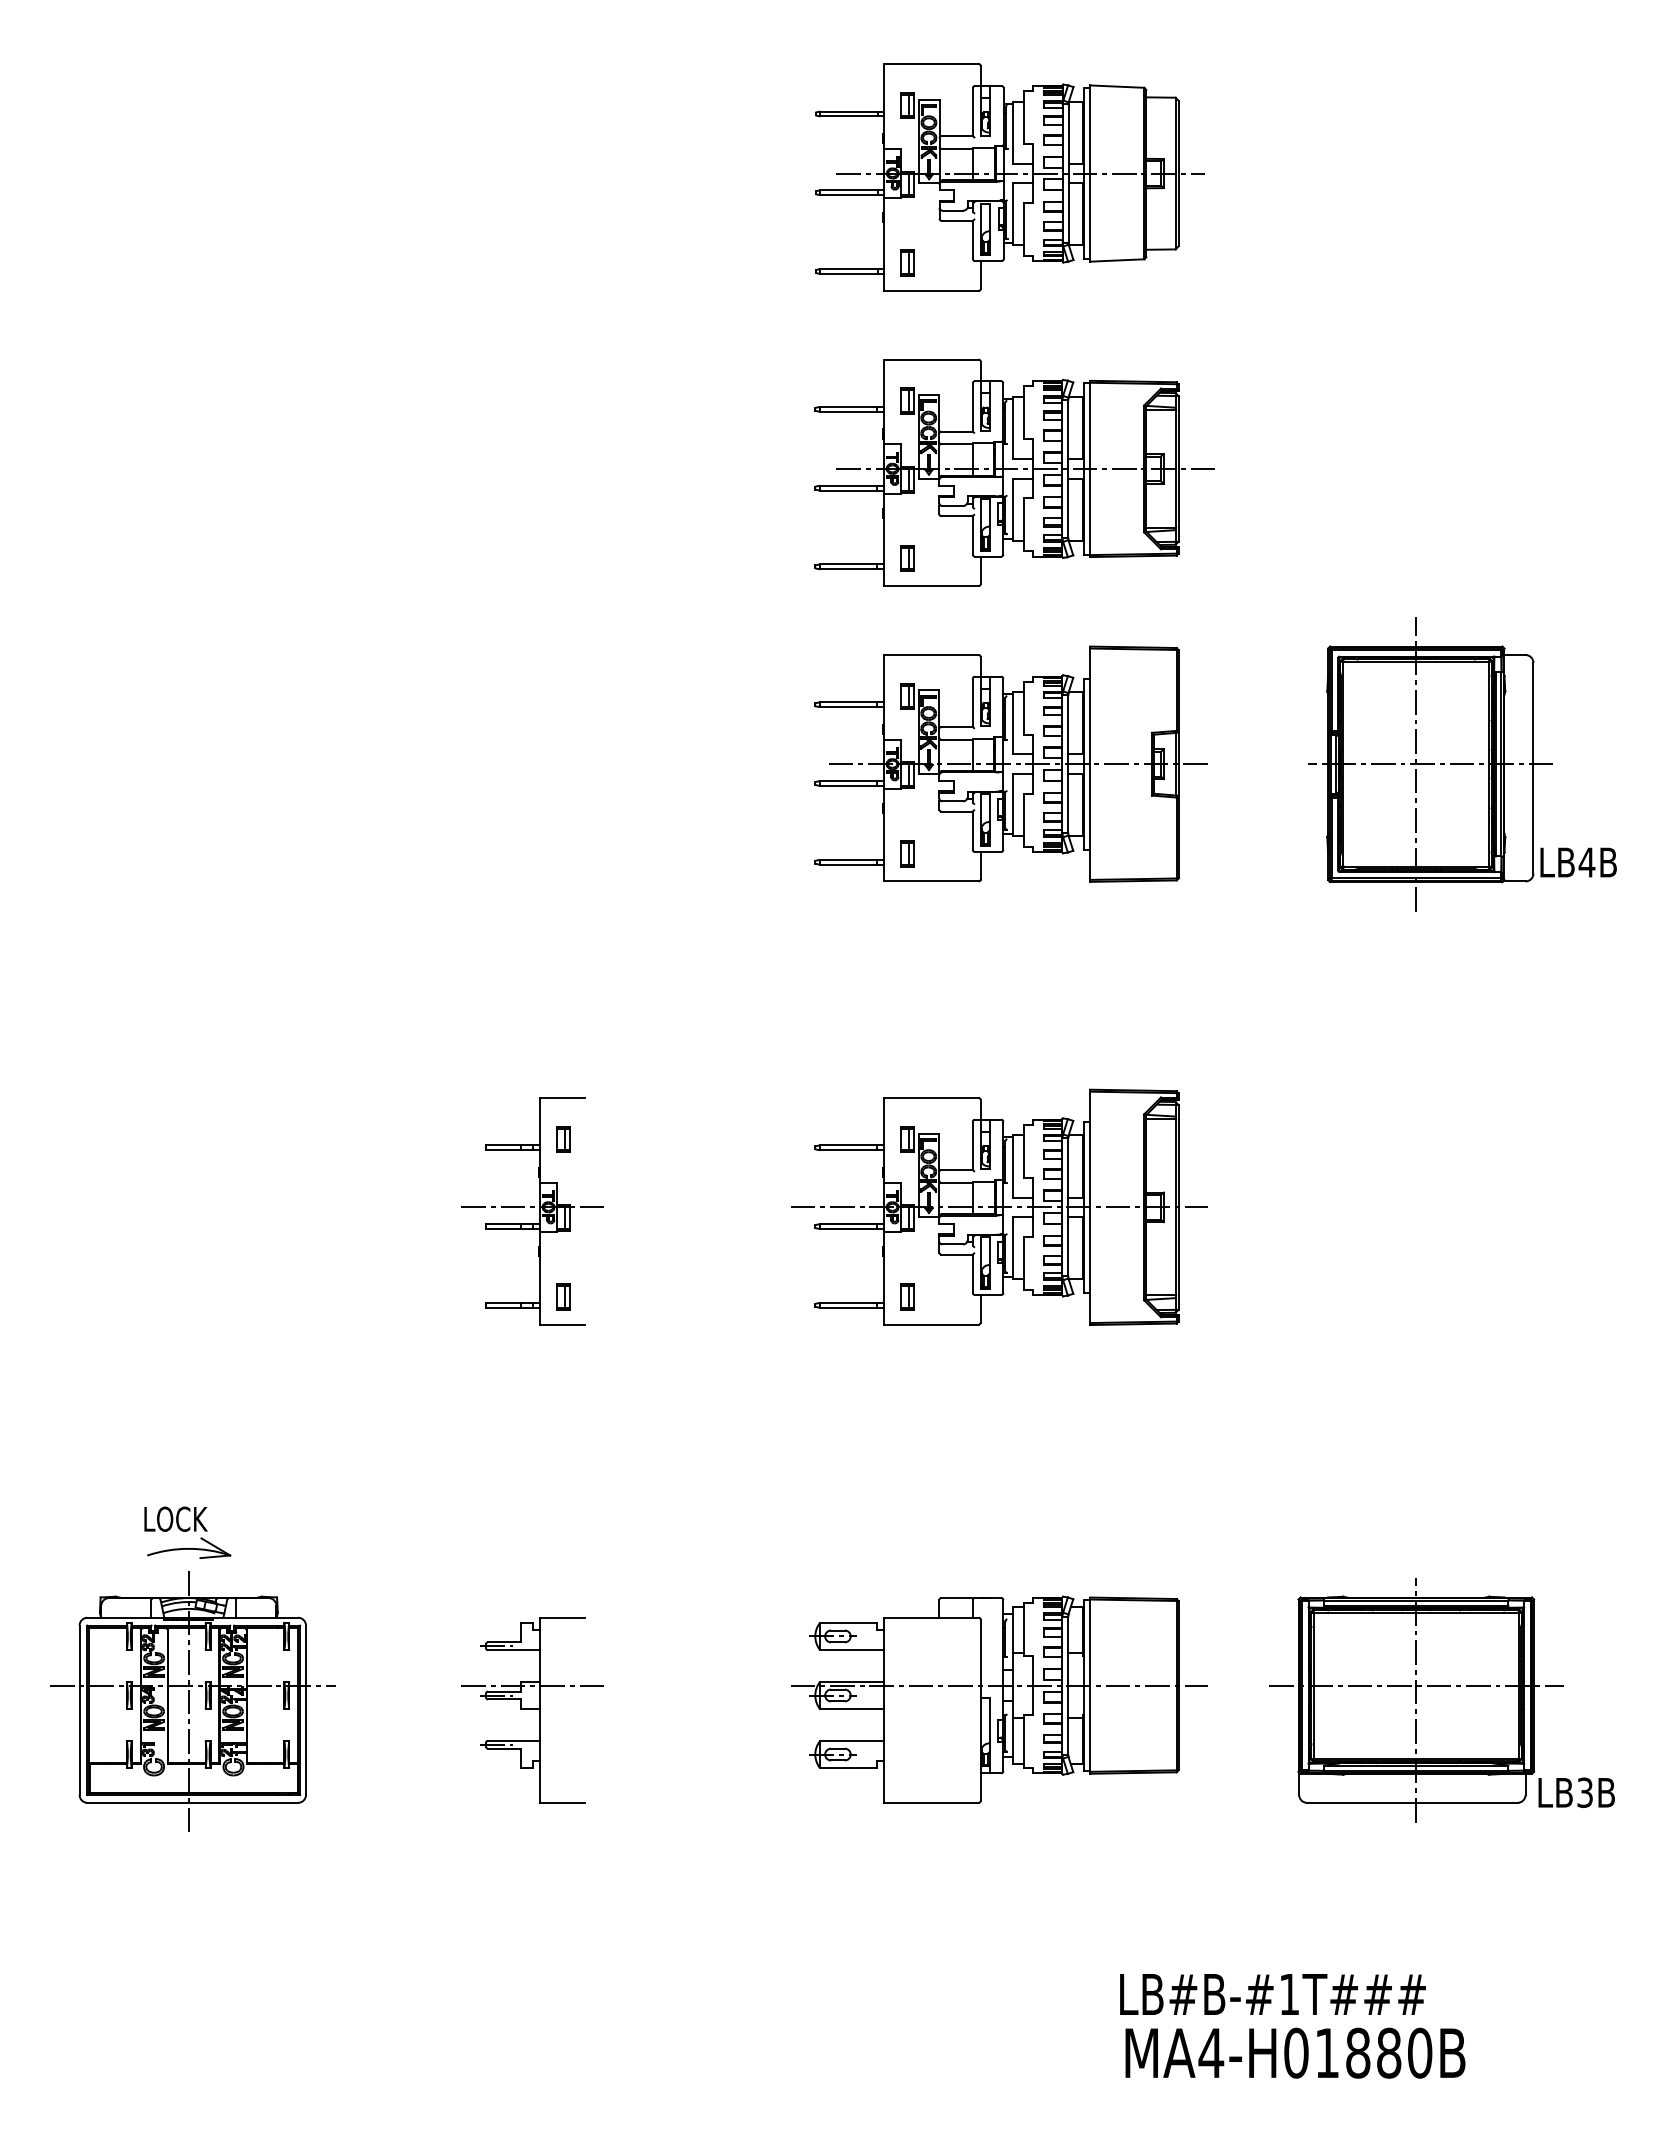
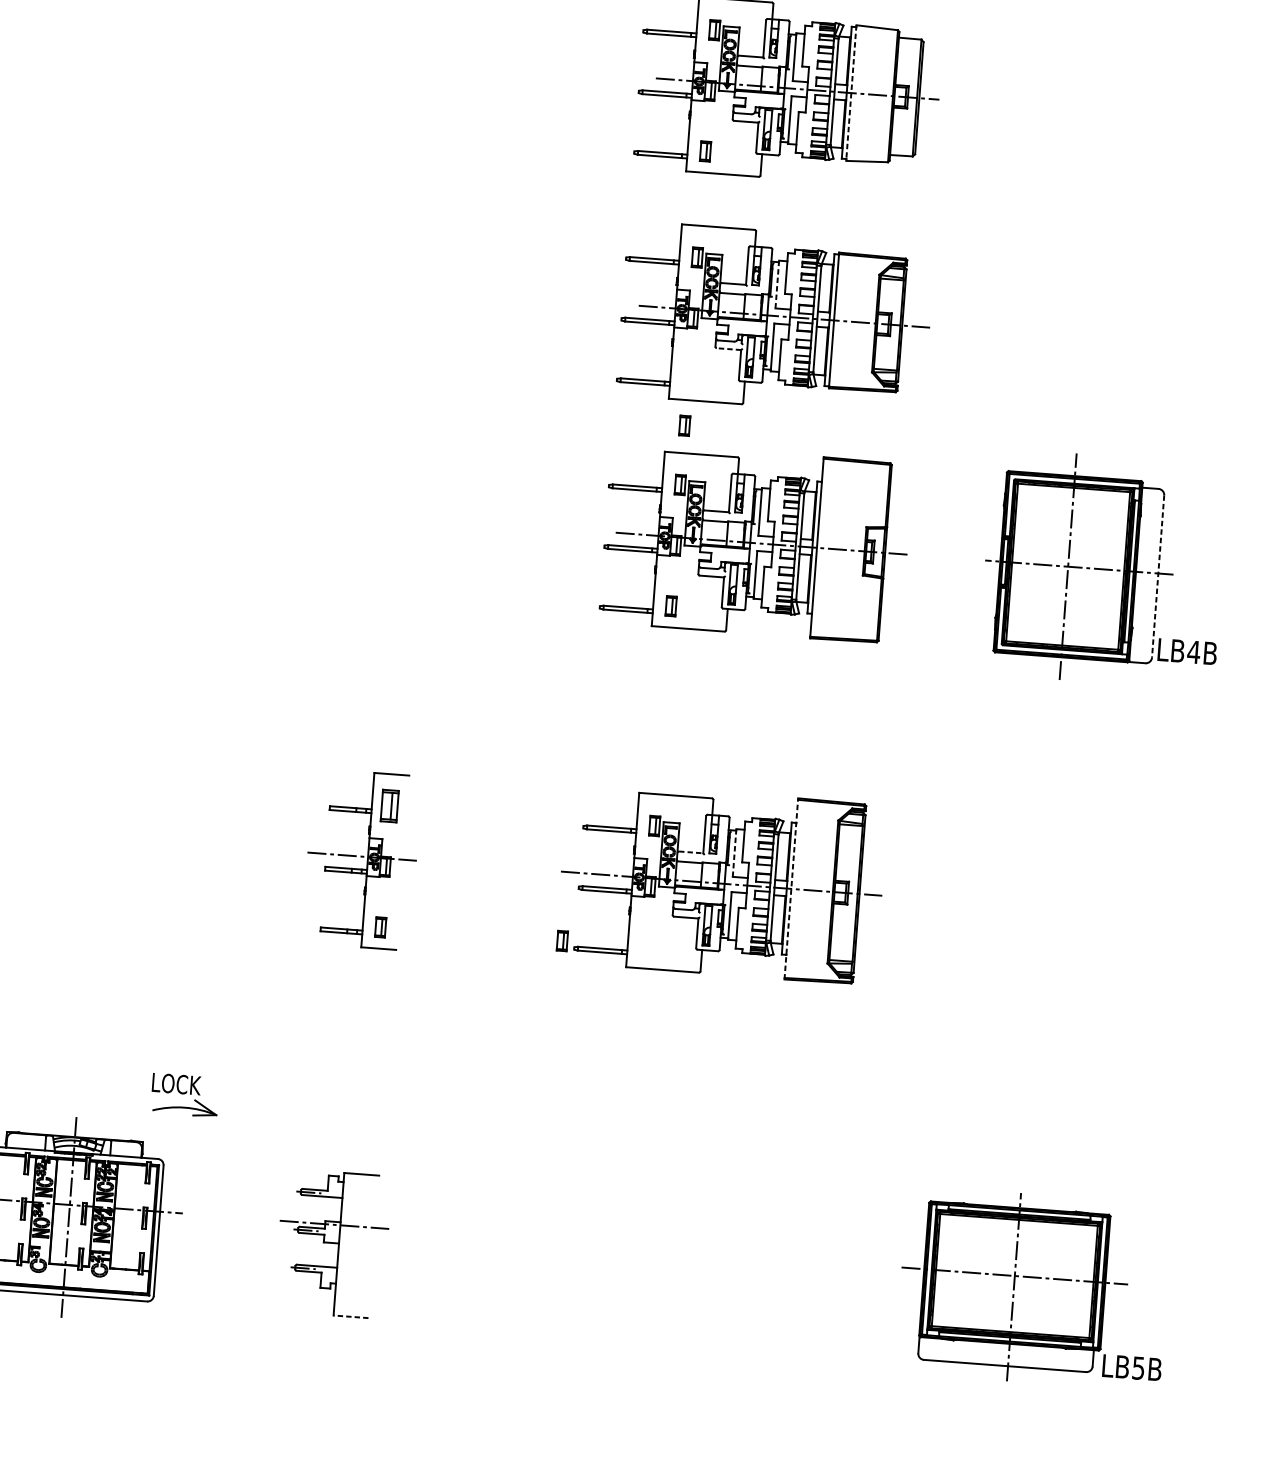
line: (1090, 174) -> (851, 93), solid -> dashed
line: (1013, 427) -> (777, 284), solid -> dashed
line: (957, 516) -> (729, 349), solid -> dashed
part: (907, 558) -> (684, 425), moved
line: (1533, 768) -> (1158, 576), solid -> dashed
part: (563, 1139) -> (389, 806), size x1.6
line: (1013, 1166) -> (734, 853), solid -> dashed
line: (957, 1169) -> (691, 852), solid -> dashed
line: (1090, 1207) -> (791, 889), solid -> dashed
part: (907, 1296) -> (562, 940), moved
part: (187, 1532) -> (184, 1095), moved
part: (999, 1699) -> (693, 1262), removed
text: (1585, 1792) -> (1138, 1368), LB3B -> LB5B
line: (562, 1802) -> (350, 1316), solid -> dashed

